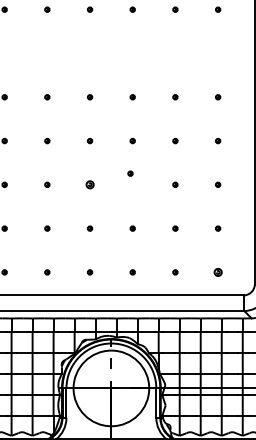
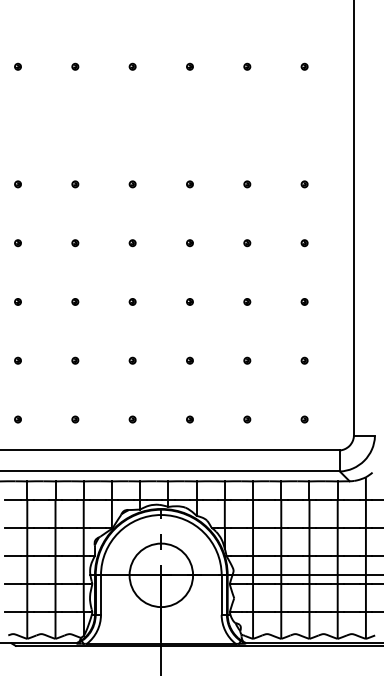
part: (130, 173) -> (189, 301), moved
part: (89, 184) -> (132, 301), size x0.62
part: (218, 272) -> (304, 419), size x0.62
circle: (111, 388) -> (161, 575), size x0.62

